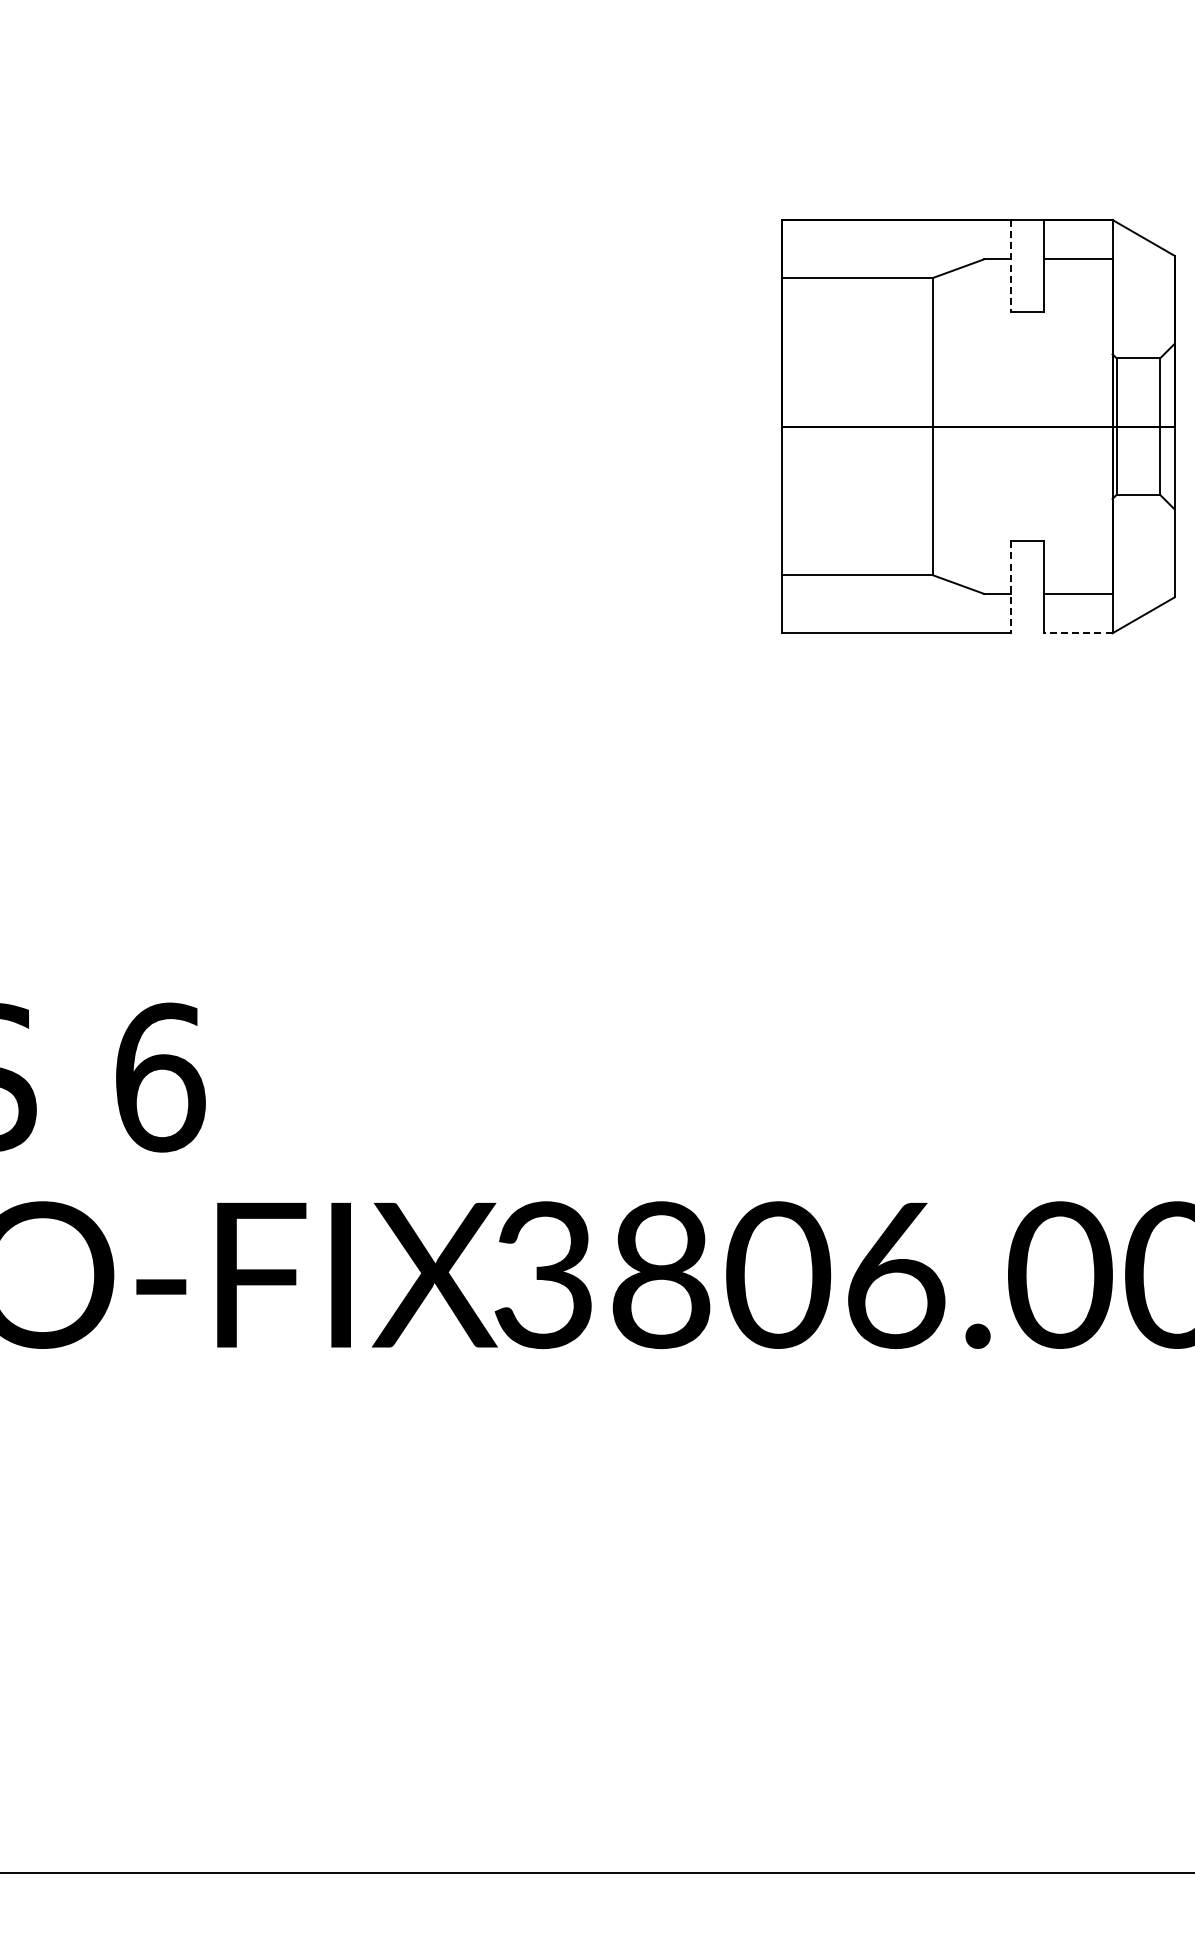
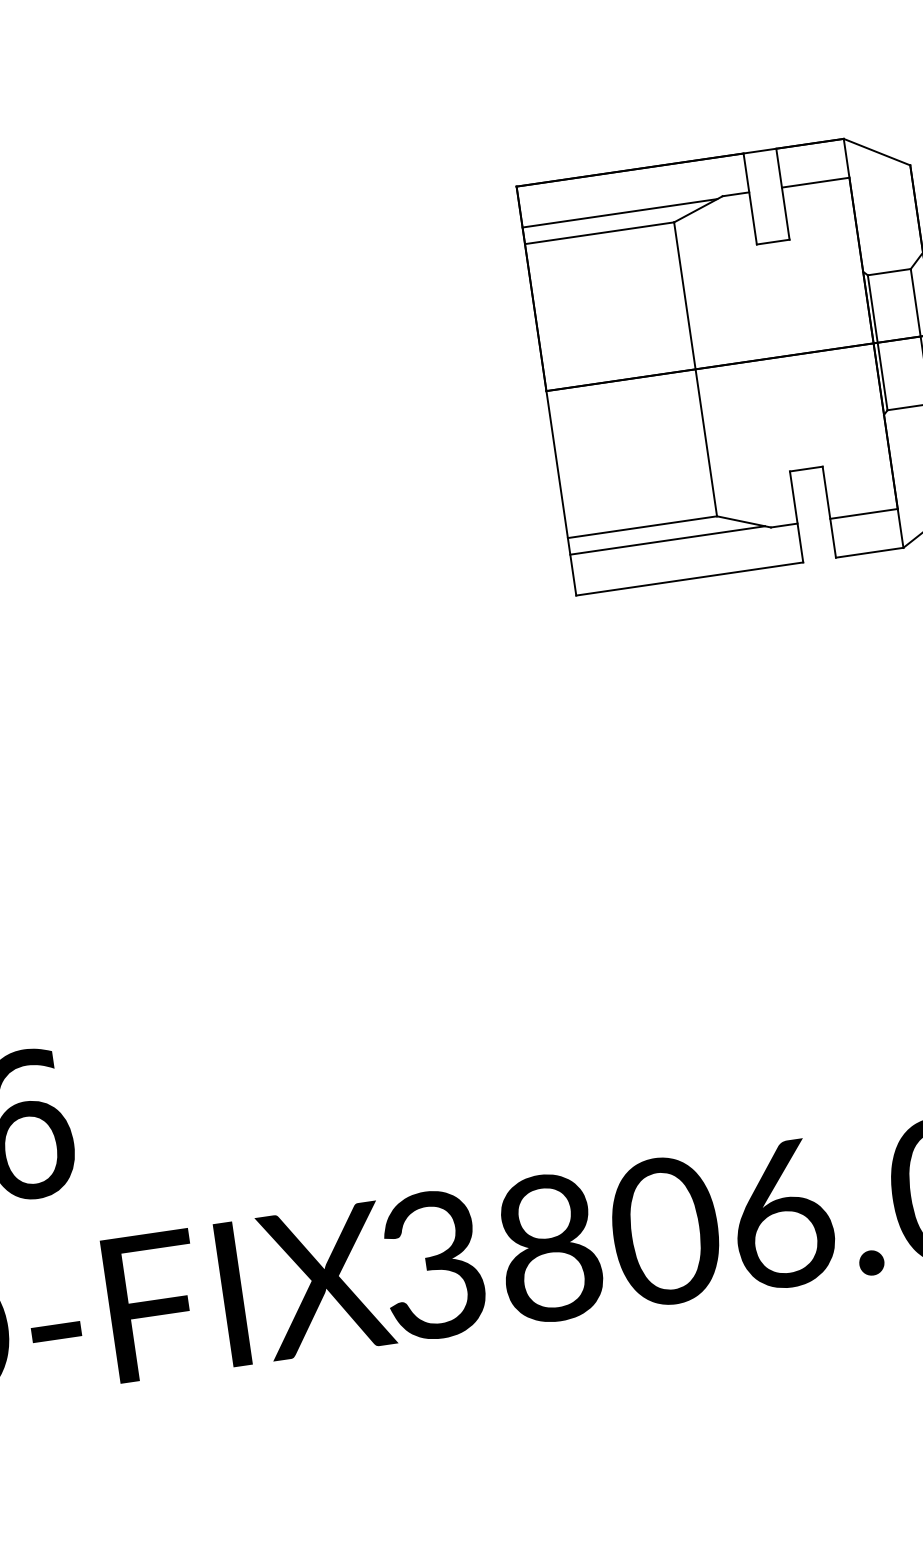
line: (879, 261) -> (619, 213), added
line: (1011, 265) -> (750, 198), dashed -> solid
line: (1011, 587) -> (796, 517), dashed -> solid
line: (879, 591) -> (666, 540), added
line: (1077, 633) -> (868, 553), dashed -> solid

